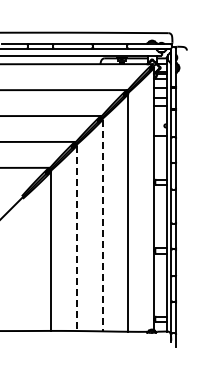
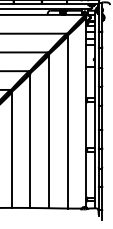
line: (102, 225) -> (48, 131), dashed -> solid
line: (76, 238) -> (30, 141), dashed -> solid

